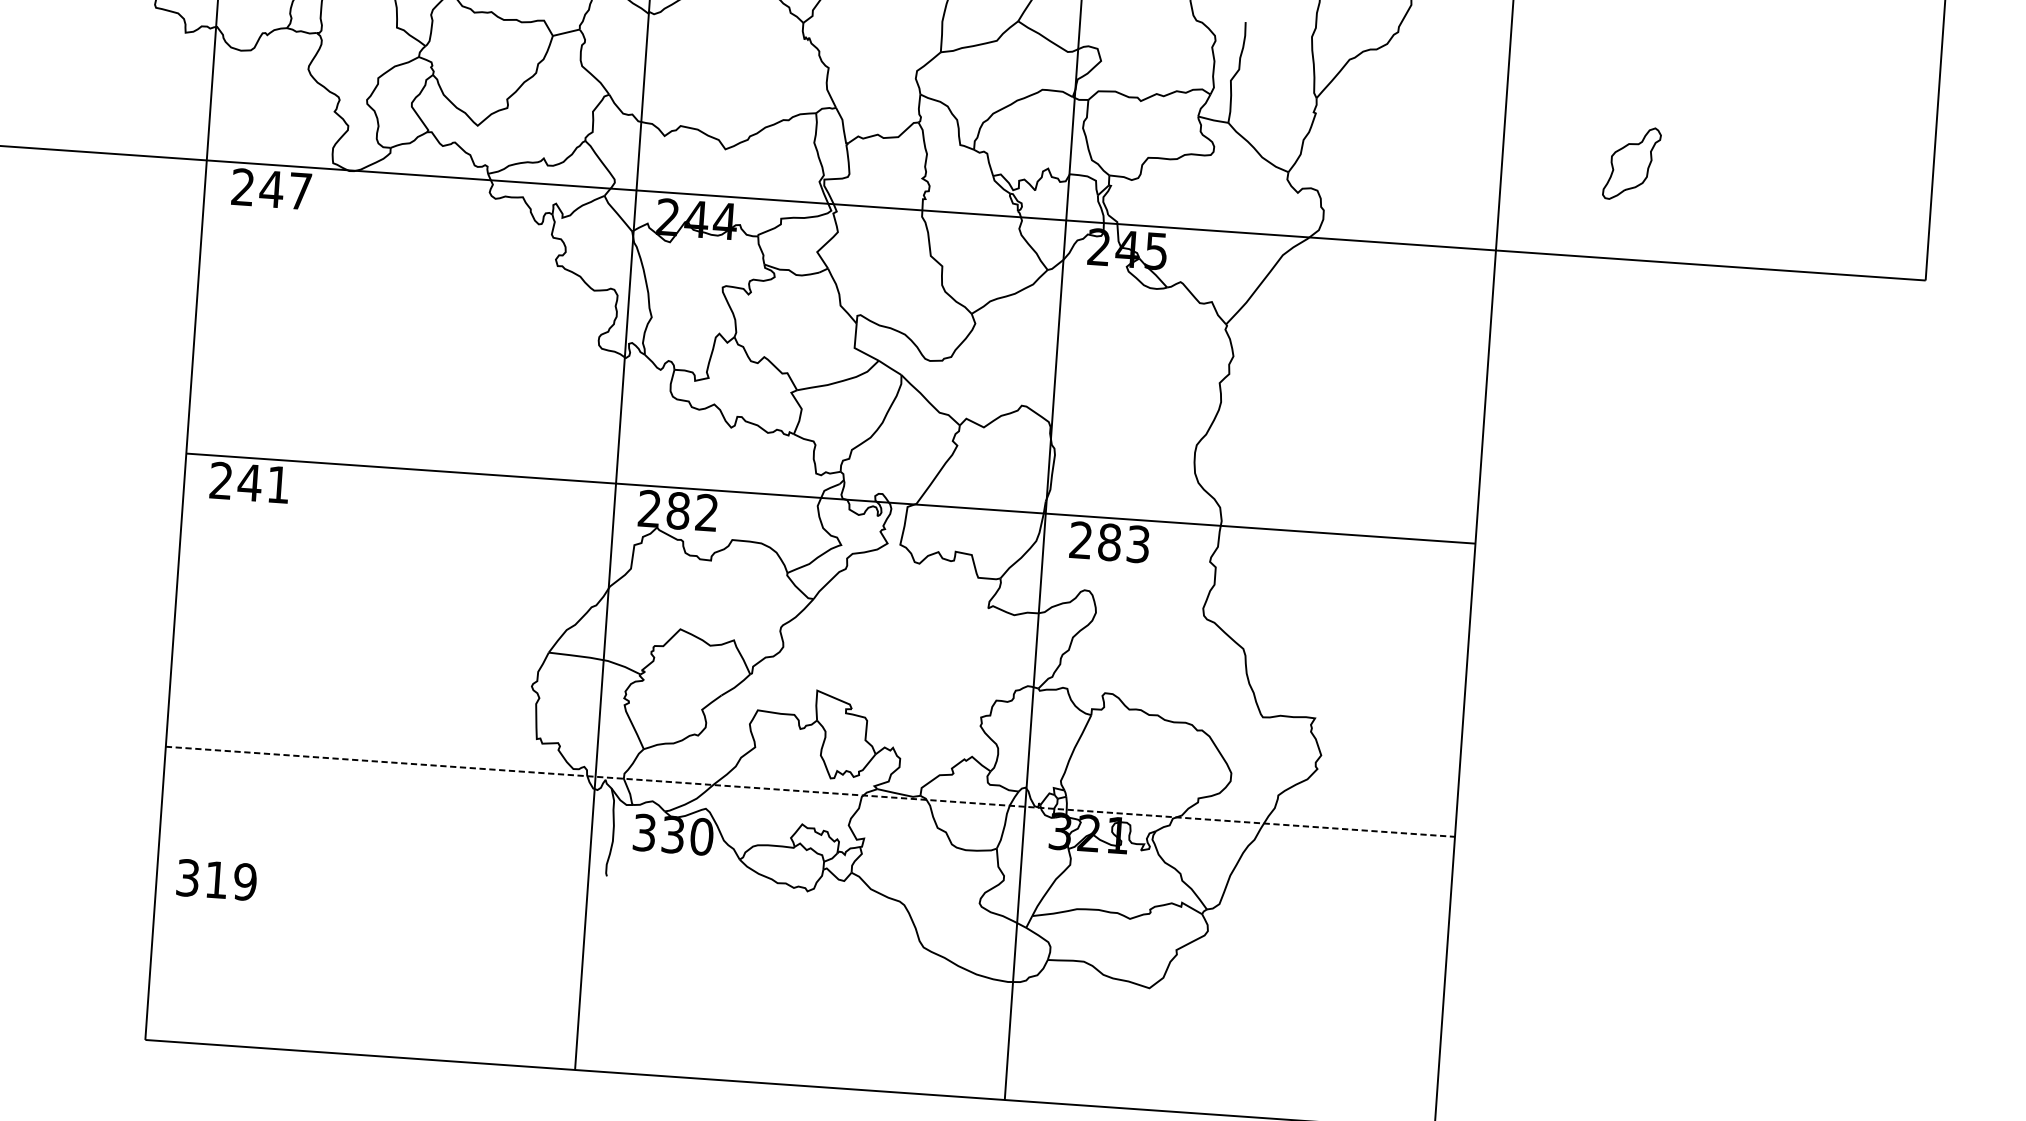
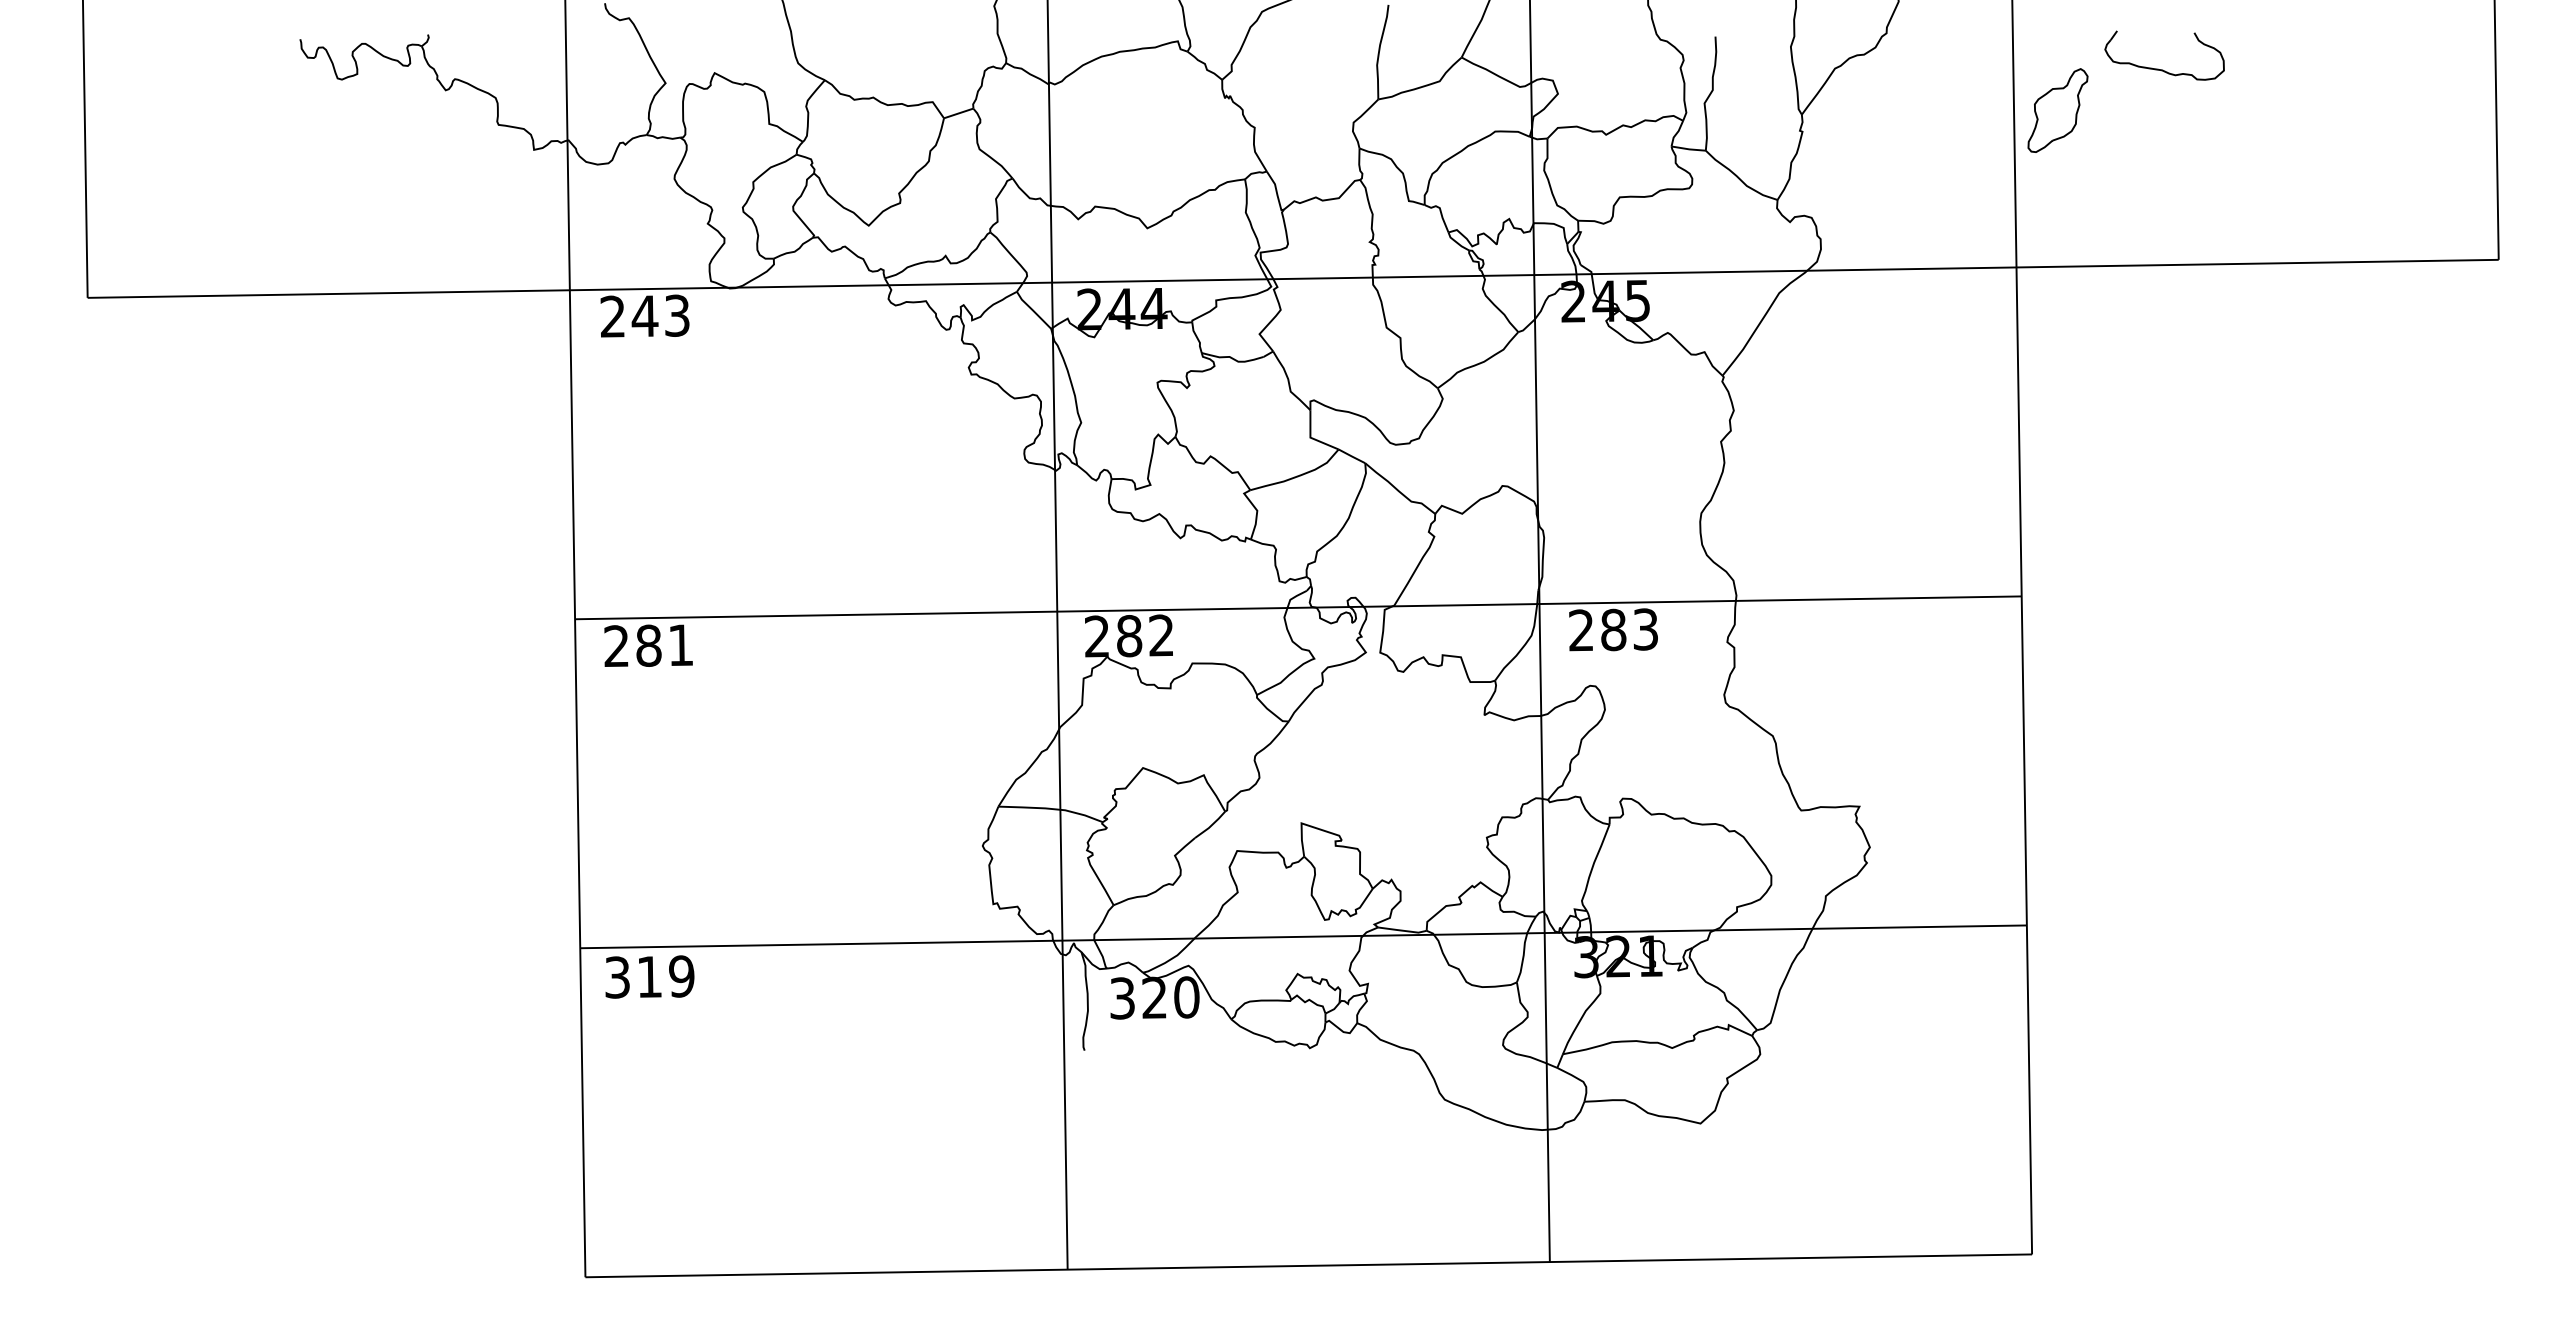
part: (1640, 85) -> (2162, 69), added
part: (1631, 163) -> (2057, 110), moved
text: (300, 191) -> (677, 315), 247 -> 243
text: (249, 482) -> (648, 645), 241 -> 281
line: (811, 791) -> (1304, 936), dashed -> solid
text: (673, 835) -> (1154, 998), 330 -> 320
text: (216, 879) -> (649, 976), moved

